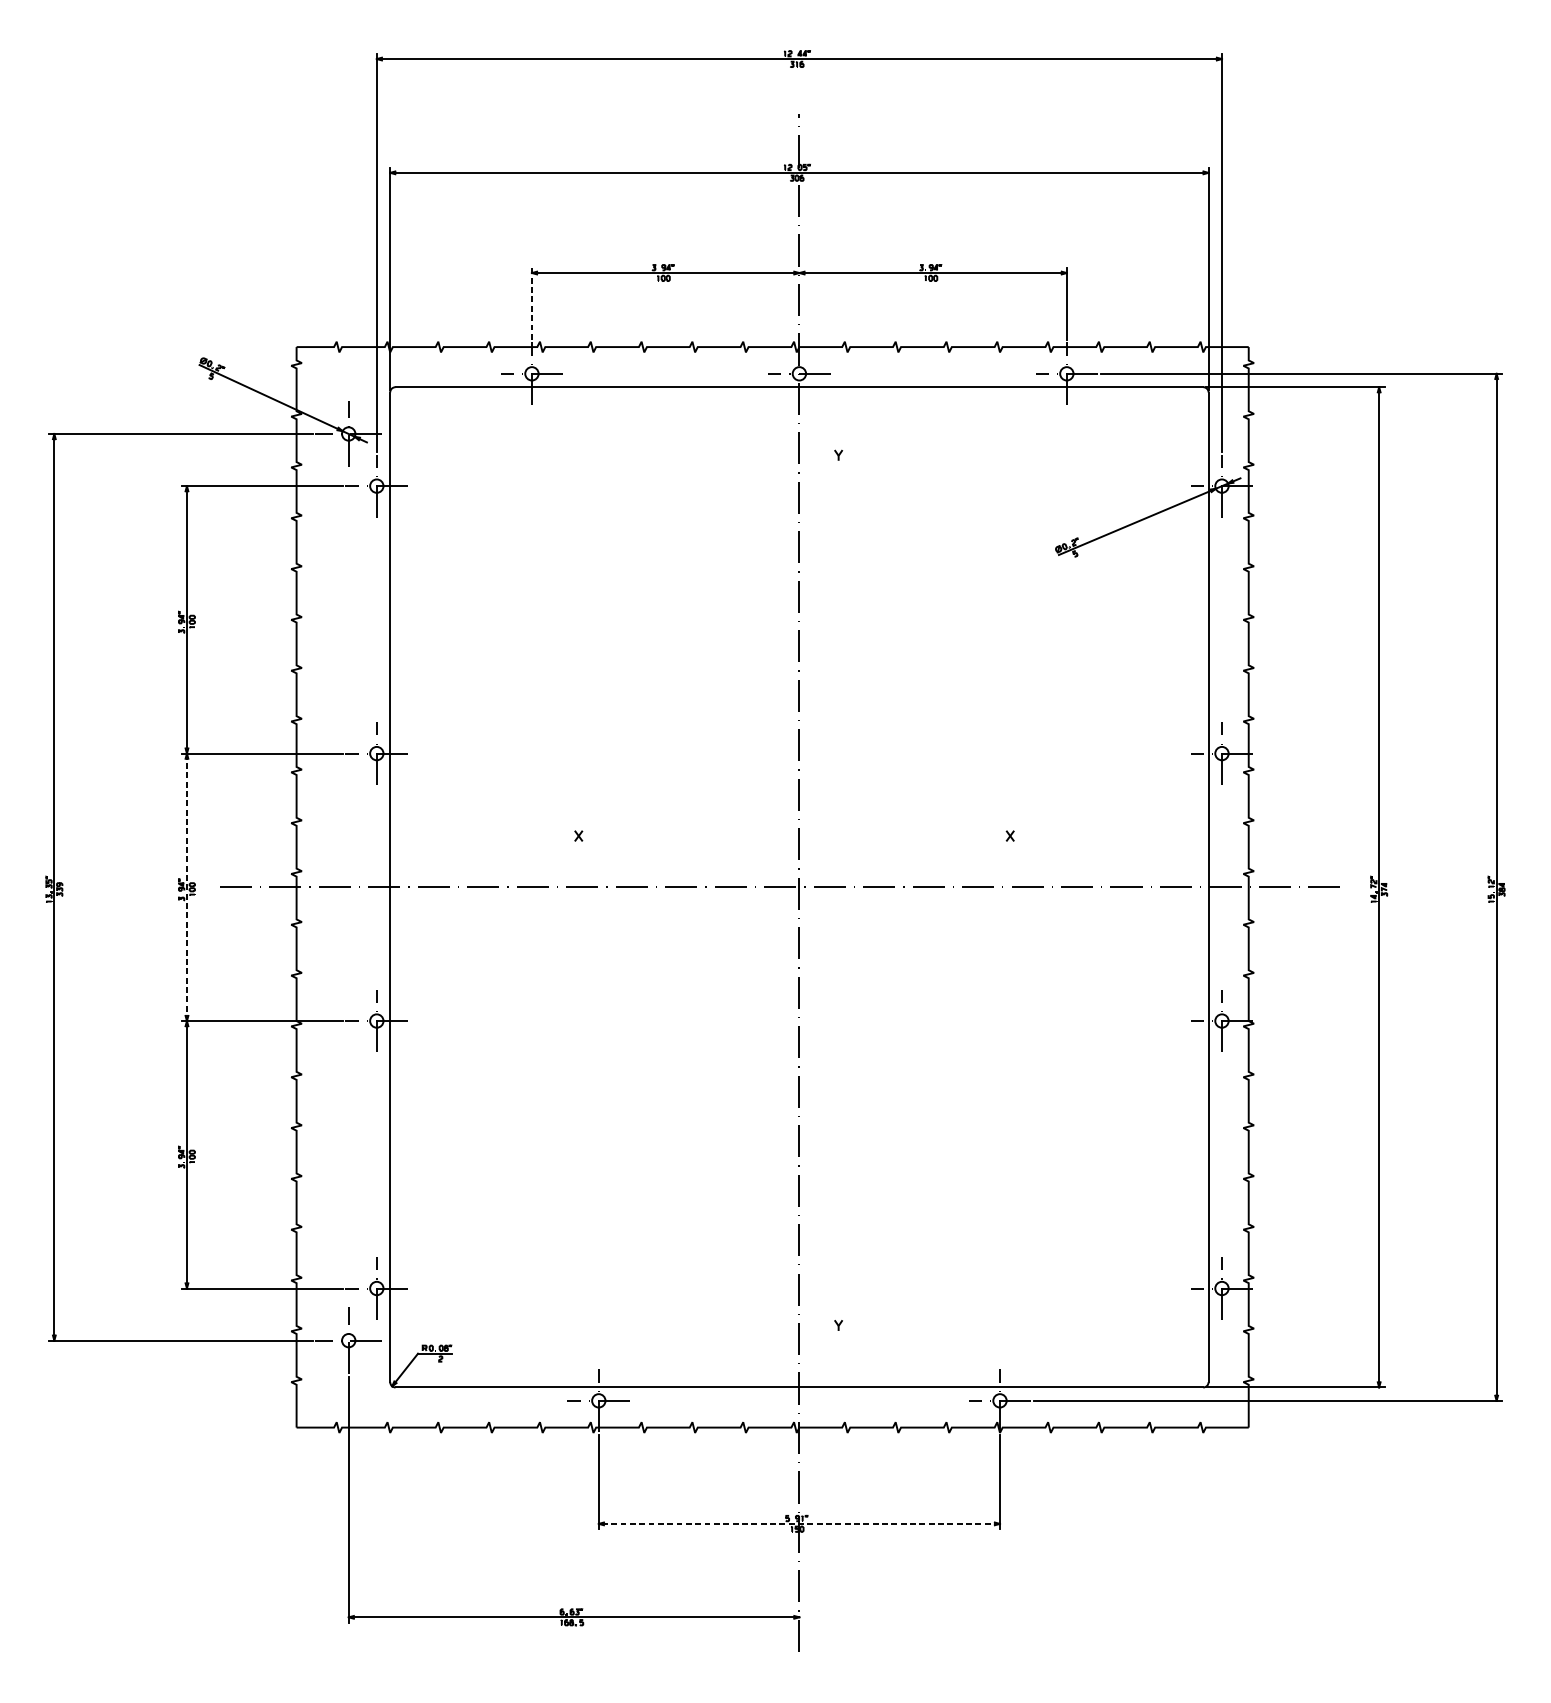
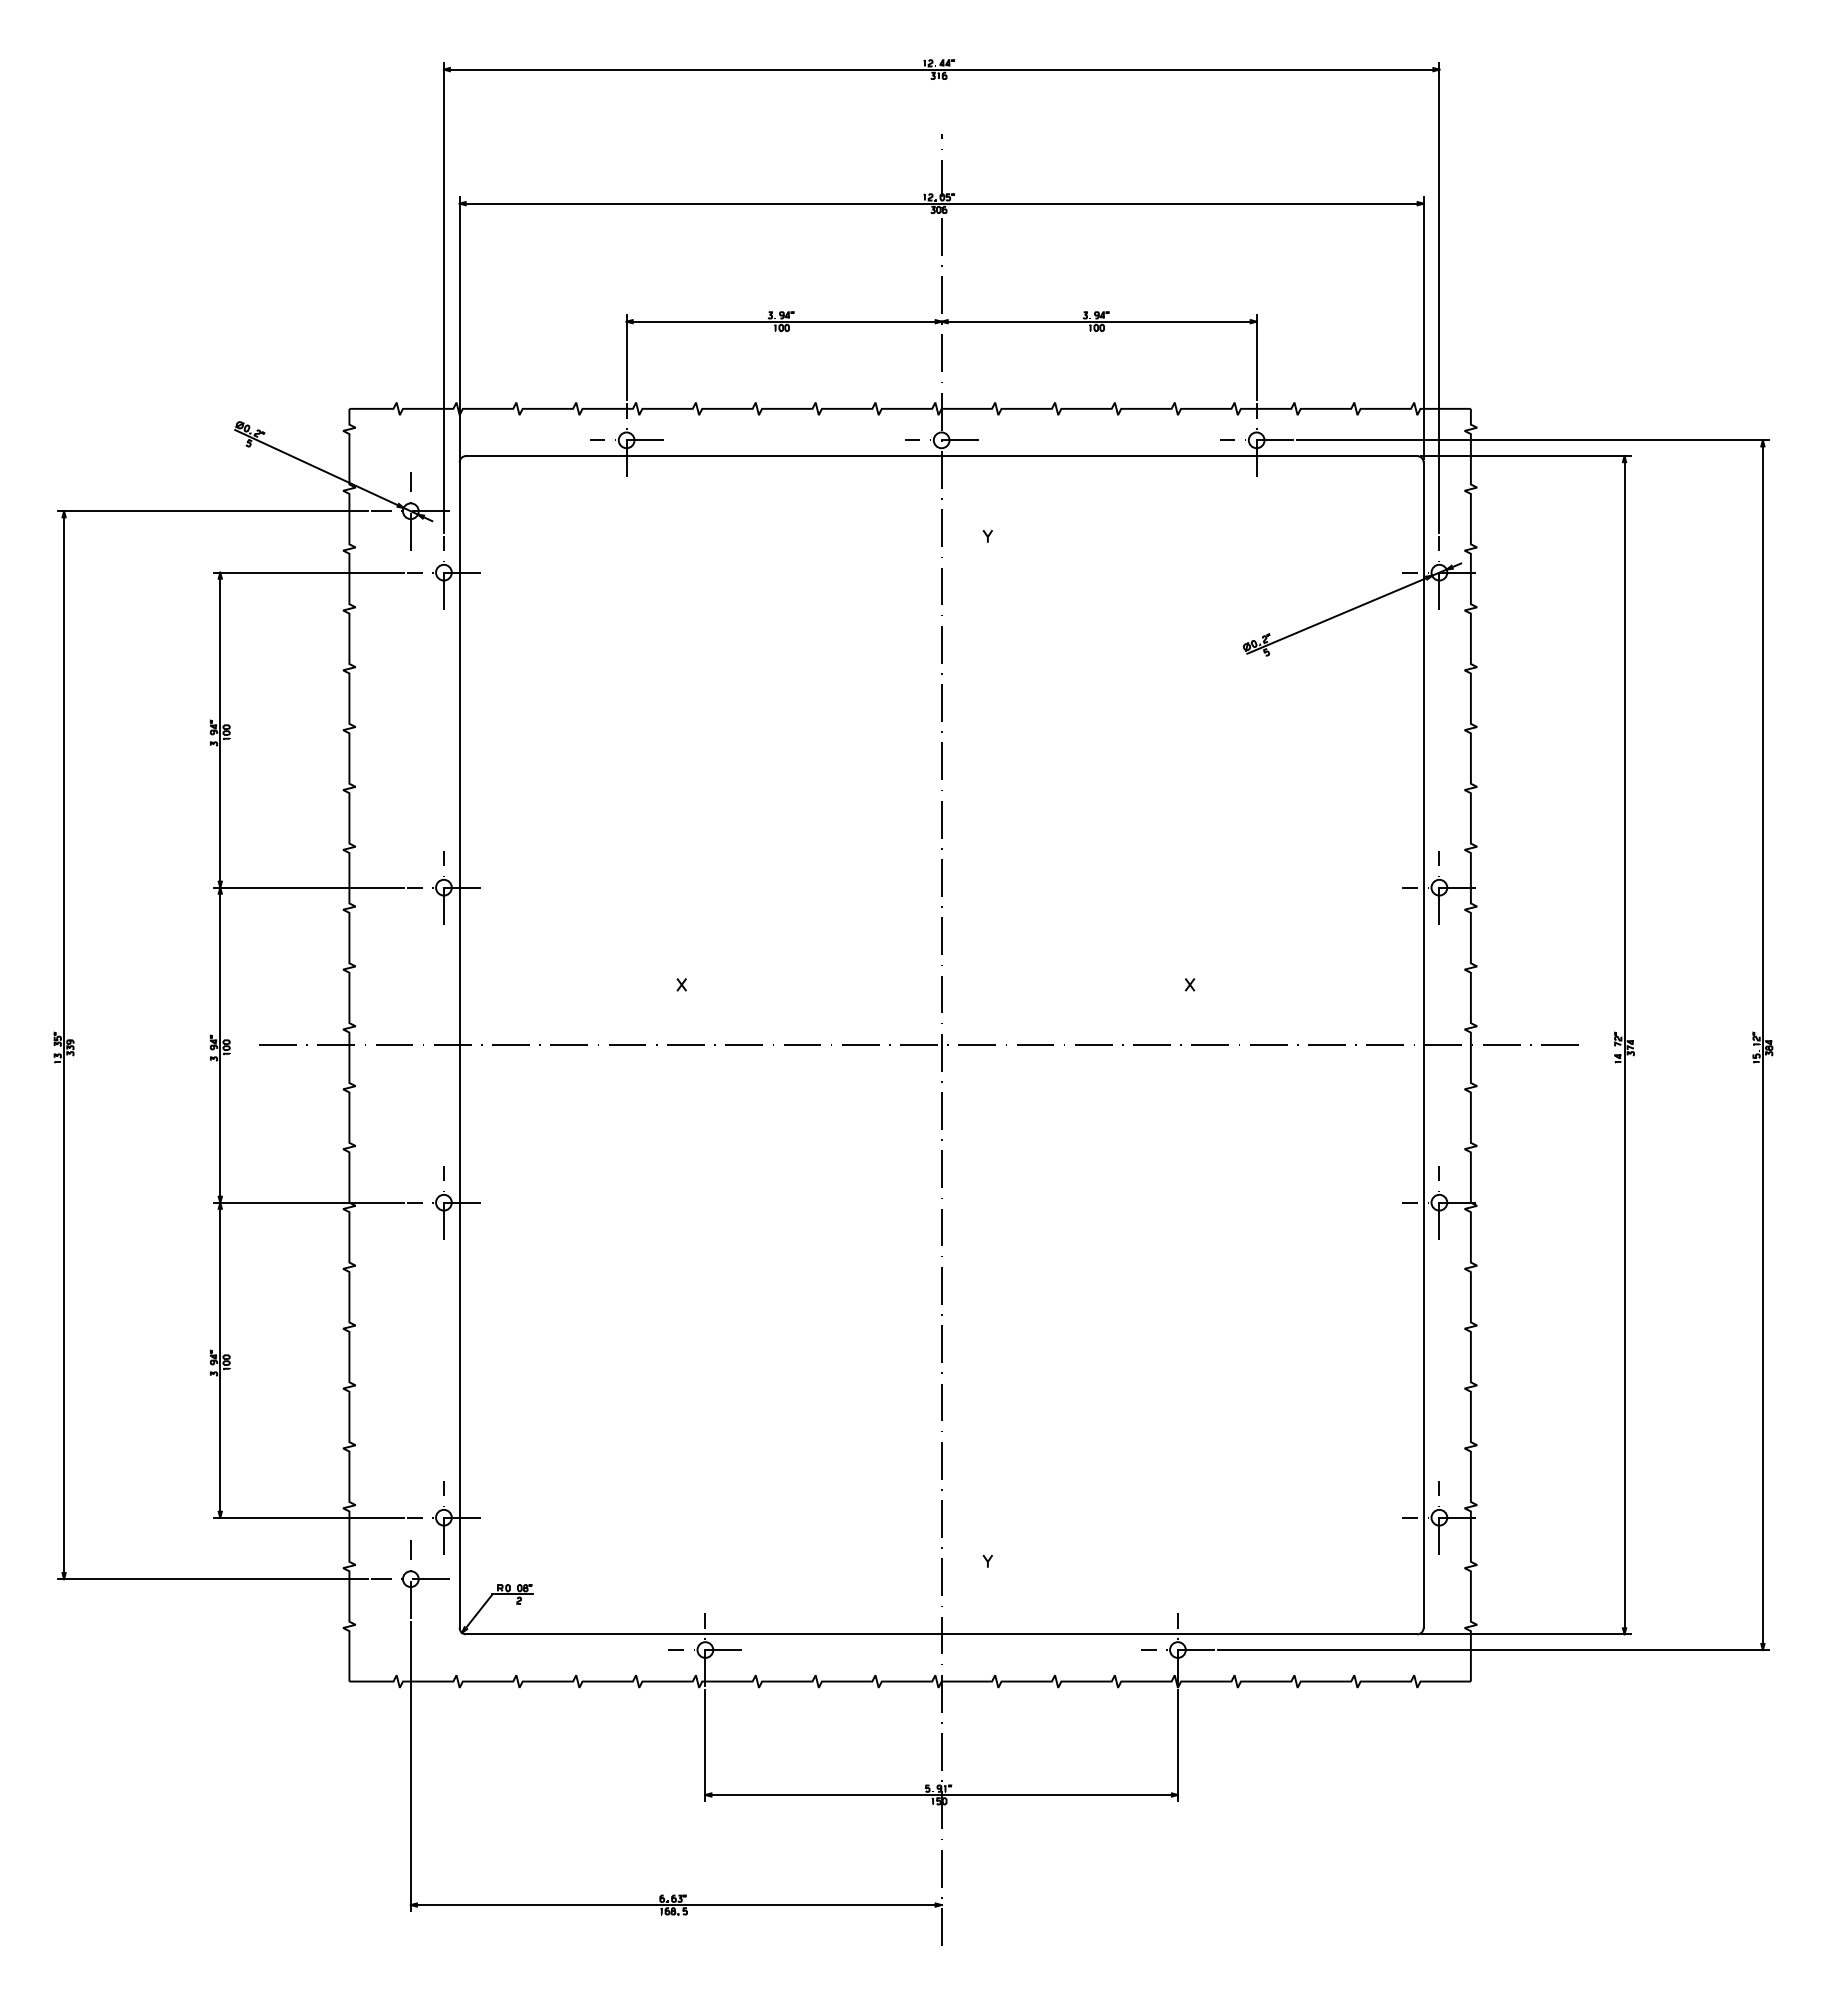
line: (531, 303) -> (626, 357), dashed -> solid
line: (187, 887) -> (220, 1045), dashed -> solid
line: (799, 1523) -> (941, 1794), dashed -> solid

